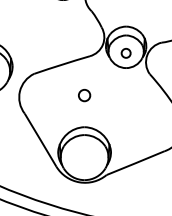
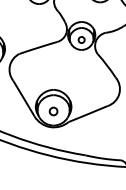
circle: (84, 95) -> (53, 111), moved

